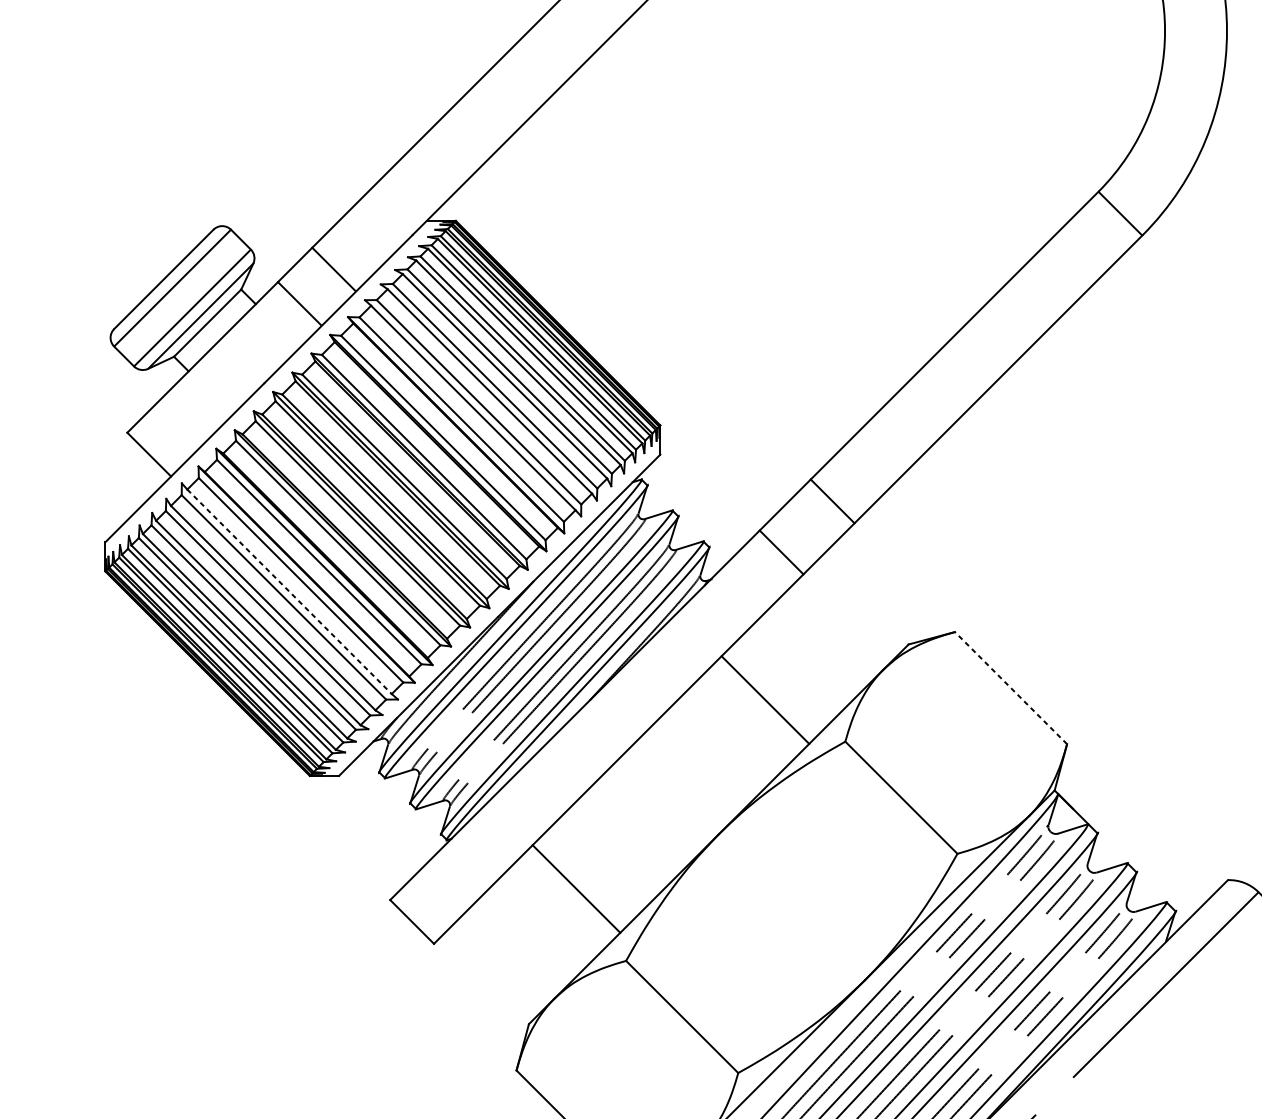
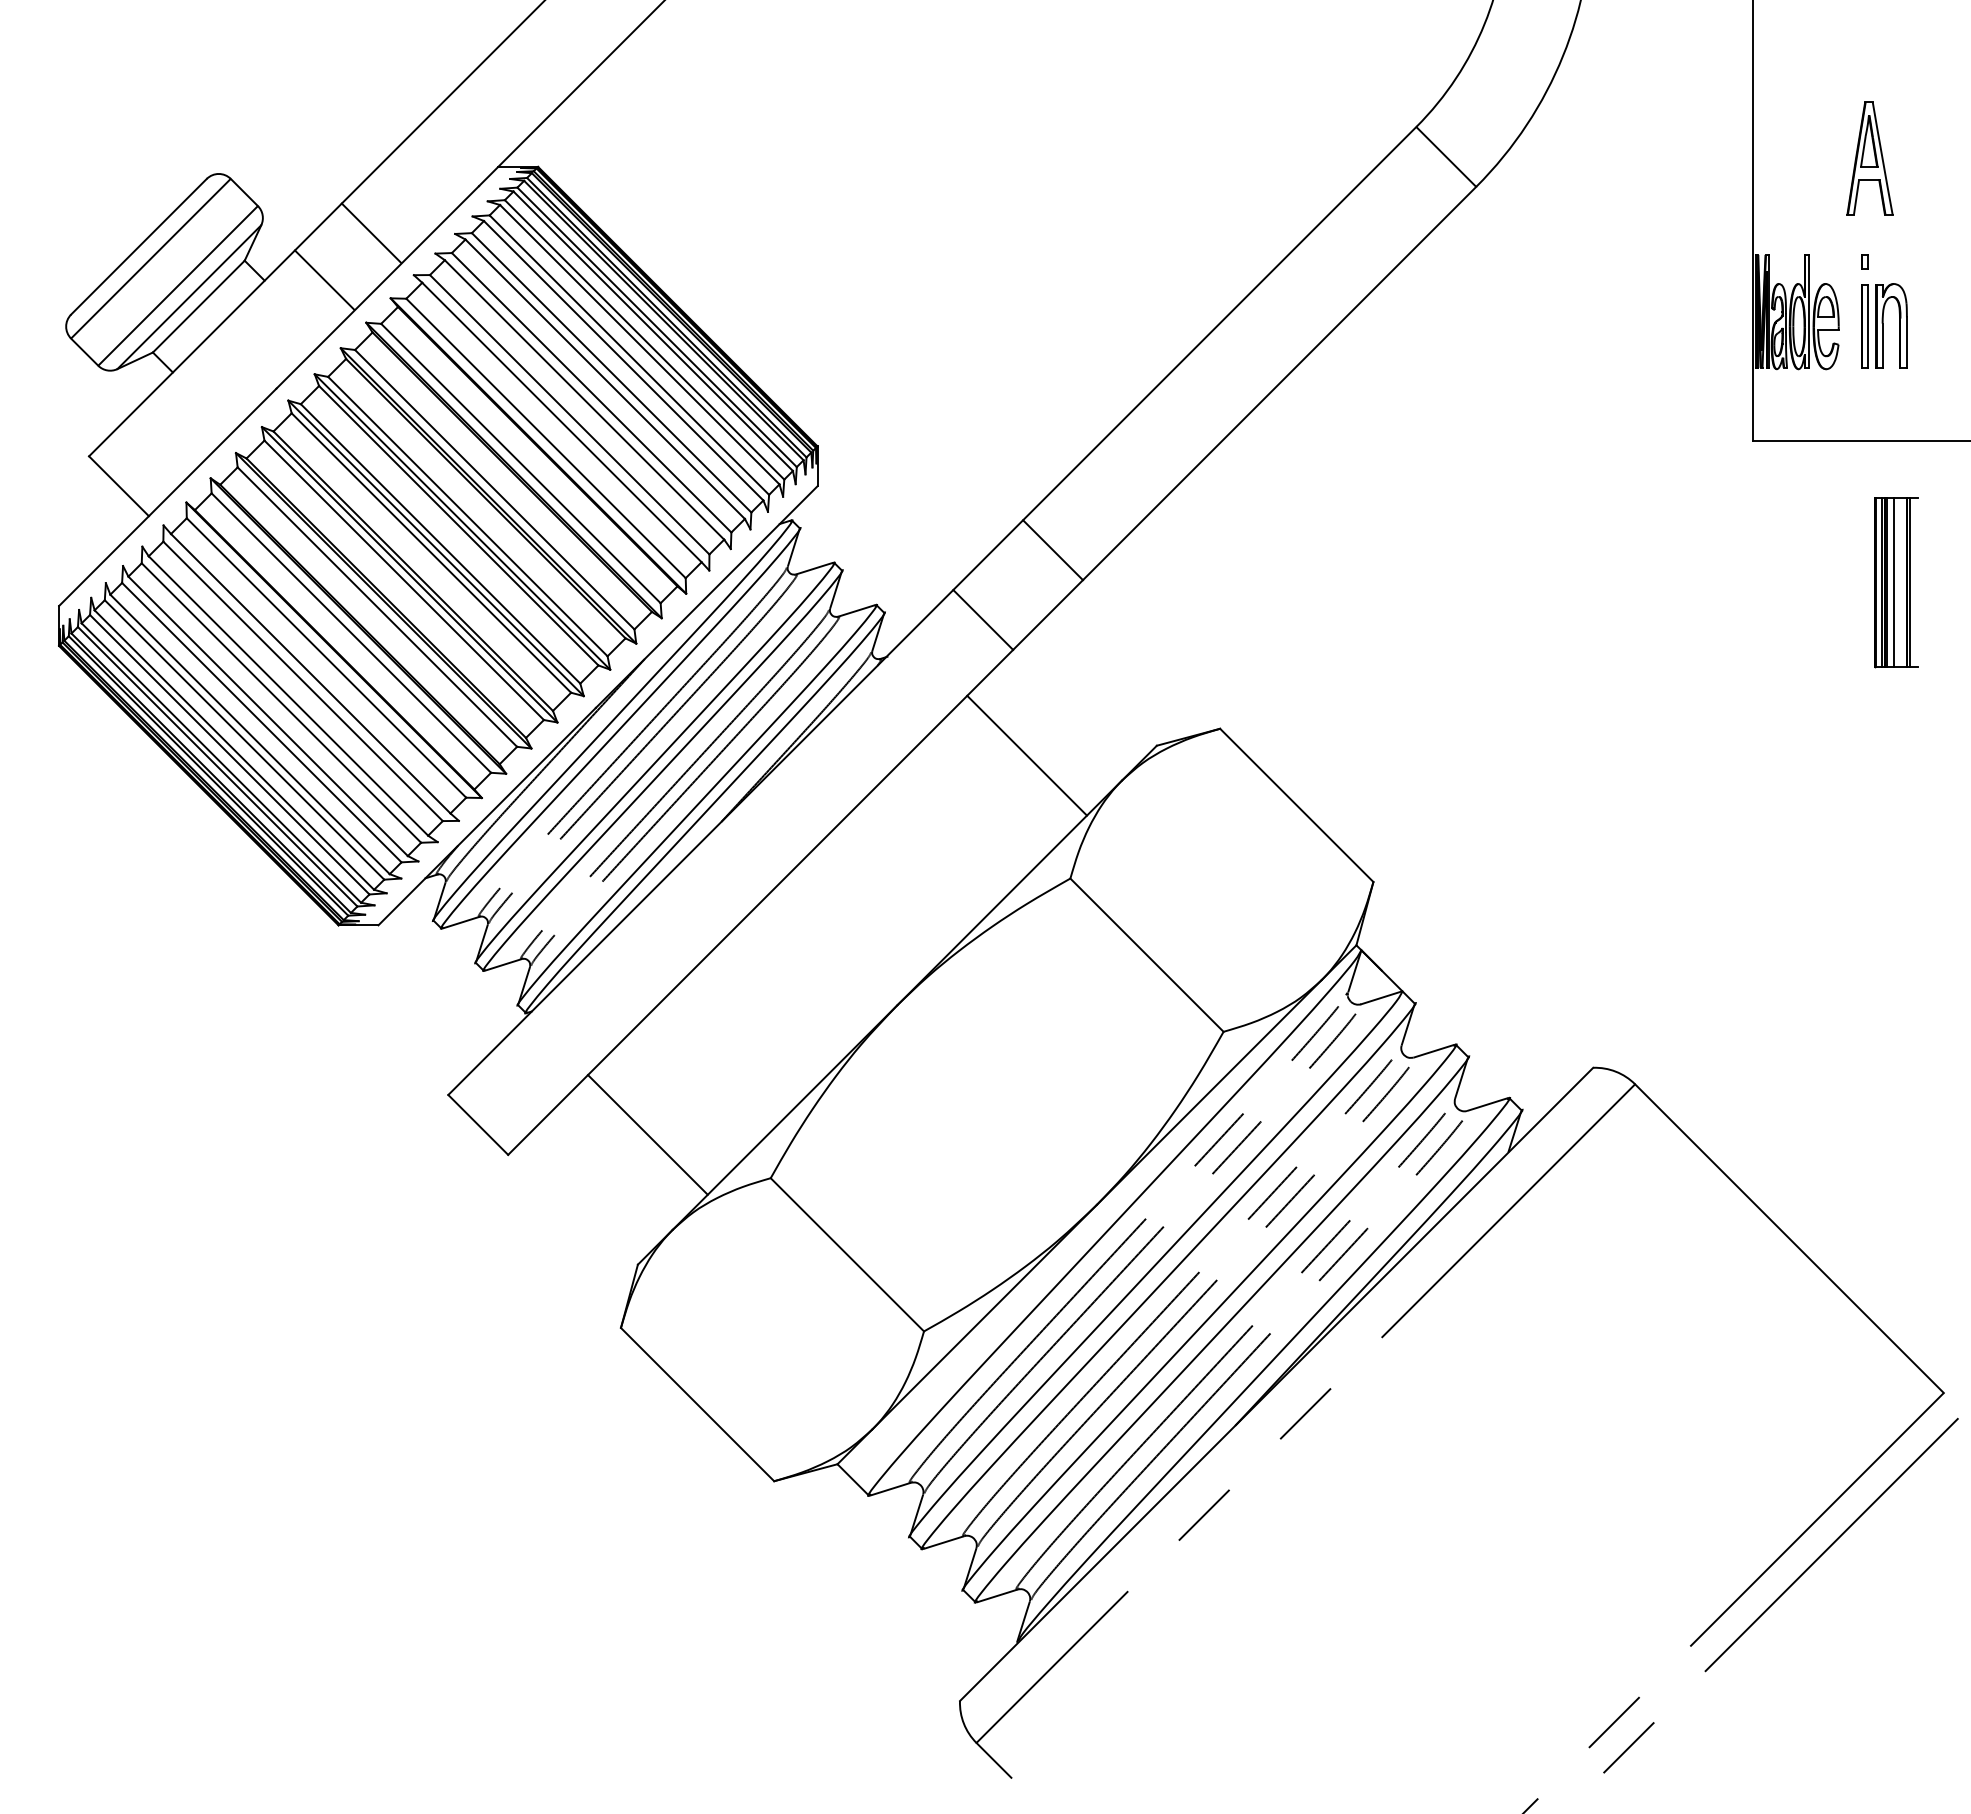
line: (289, 591) -> (310, 673), dashed -> solid
line: (1010, 688) -> (1296, 805), dashed -> solid
line: (764, 699) -> (1026, 755), moved
line: (576, 888) -> (647, 1134), moved

